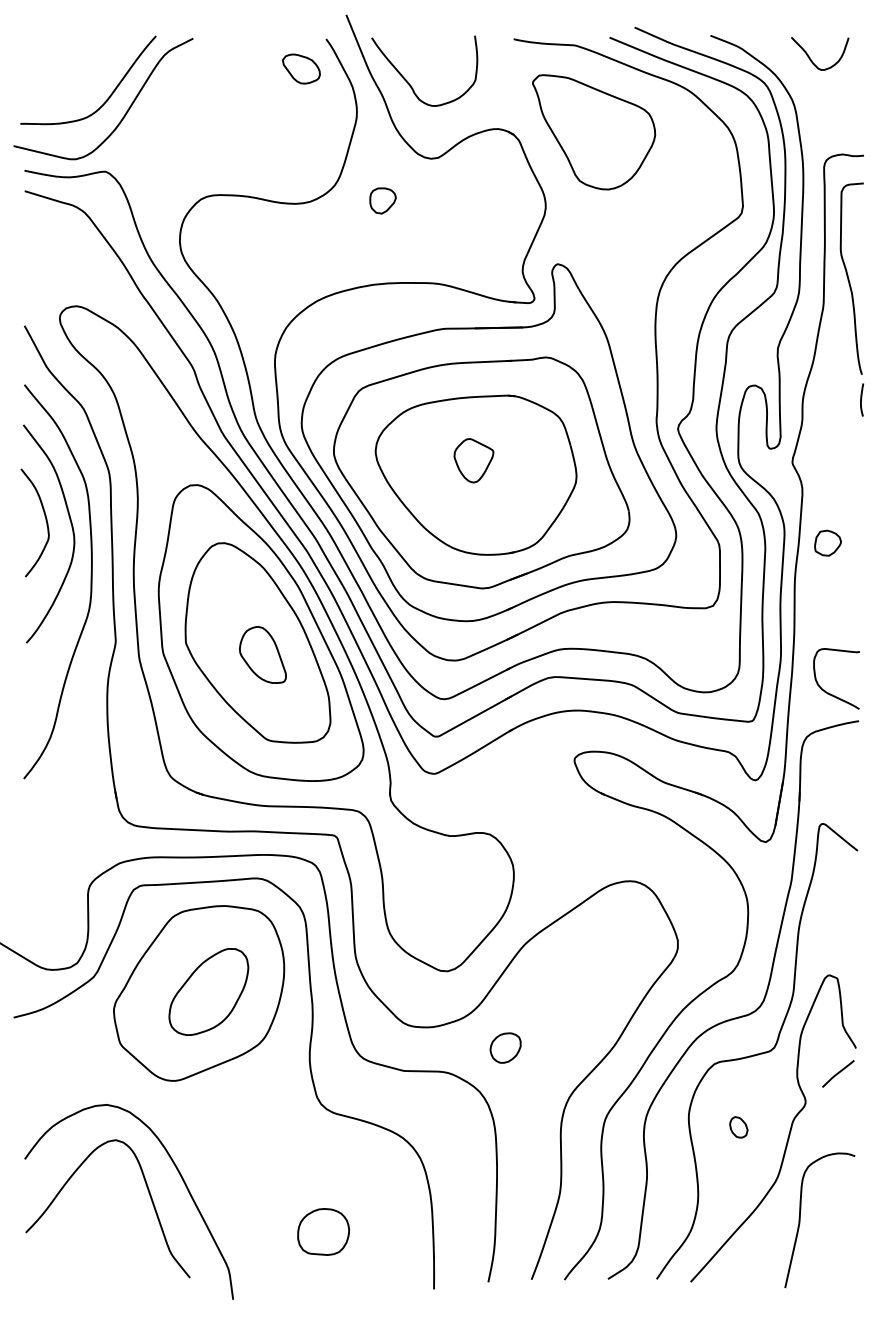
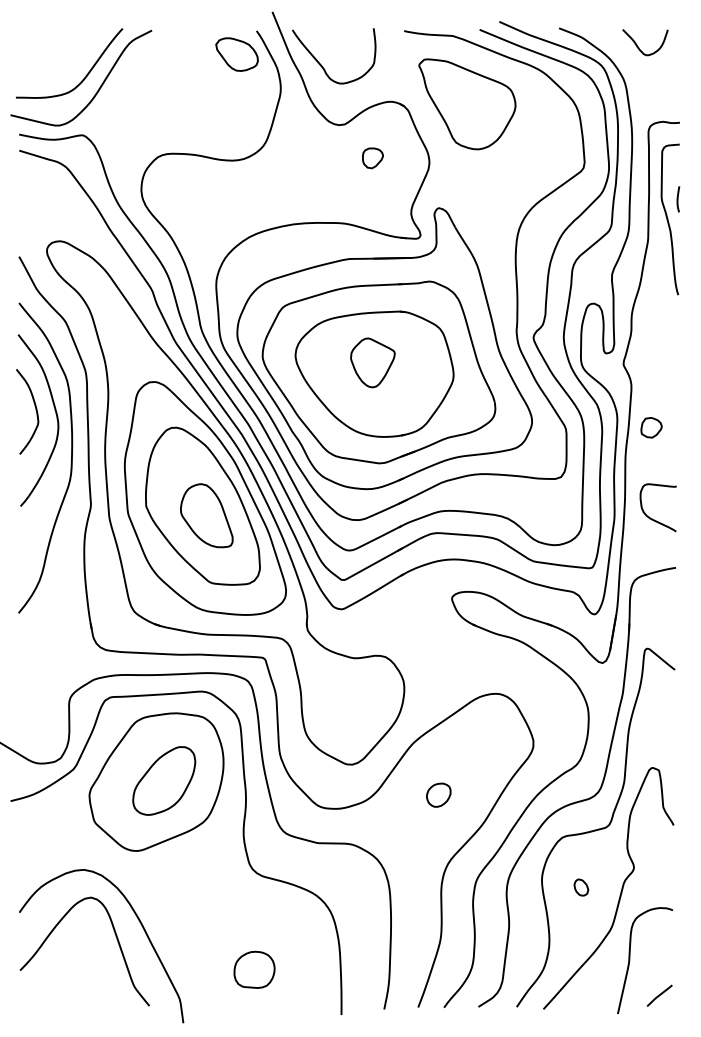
part: (301, 68) -> (237, 54), size x1.43
part: (382, 200) -> (372, 158), moved
curve: (861, 399) -> (677, 198), moved
part: (473, 460) -> (372, 362), size x1.43
part: (262, 654) -> (206, 515), size x1.43
curve: (828, 692) -> (651, 518), moved
part: (505, 1047) -> (438, 794), moved
line: (838, 1073) -> (659, 995), moved

